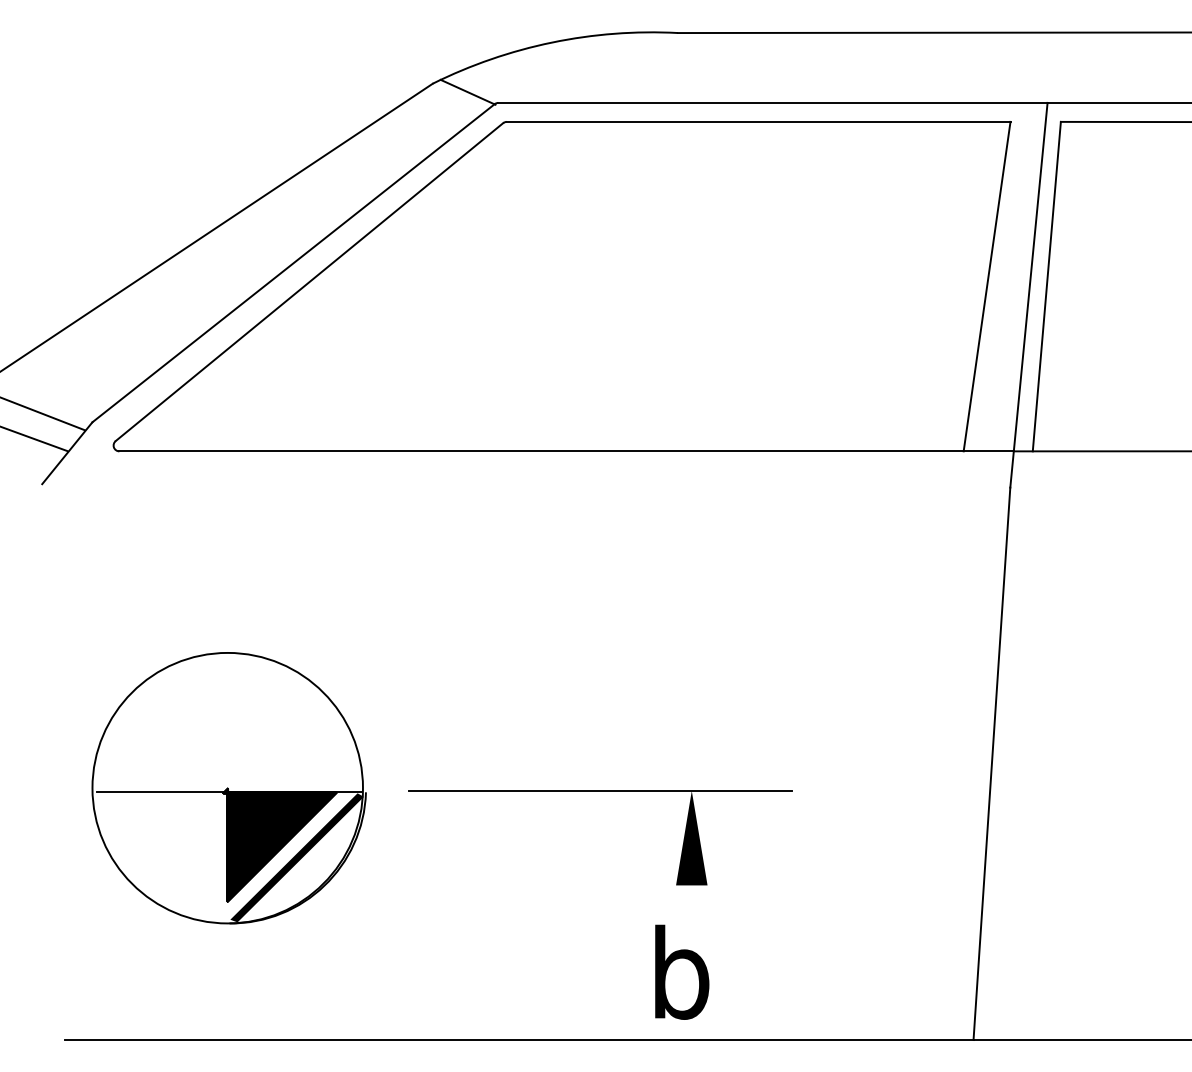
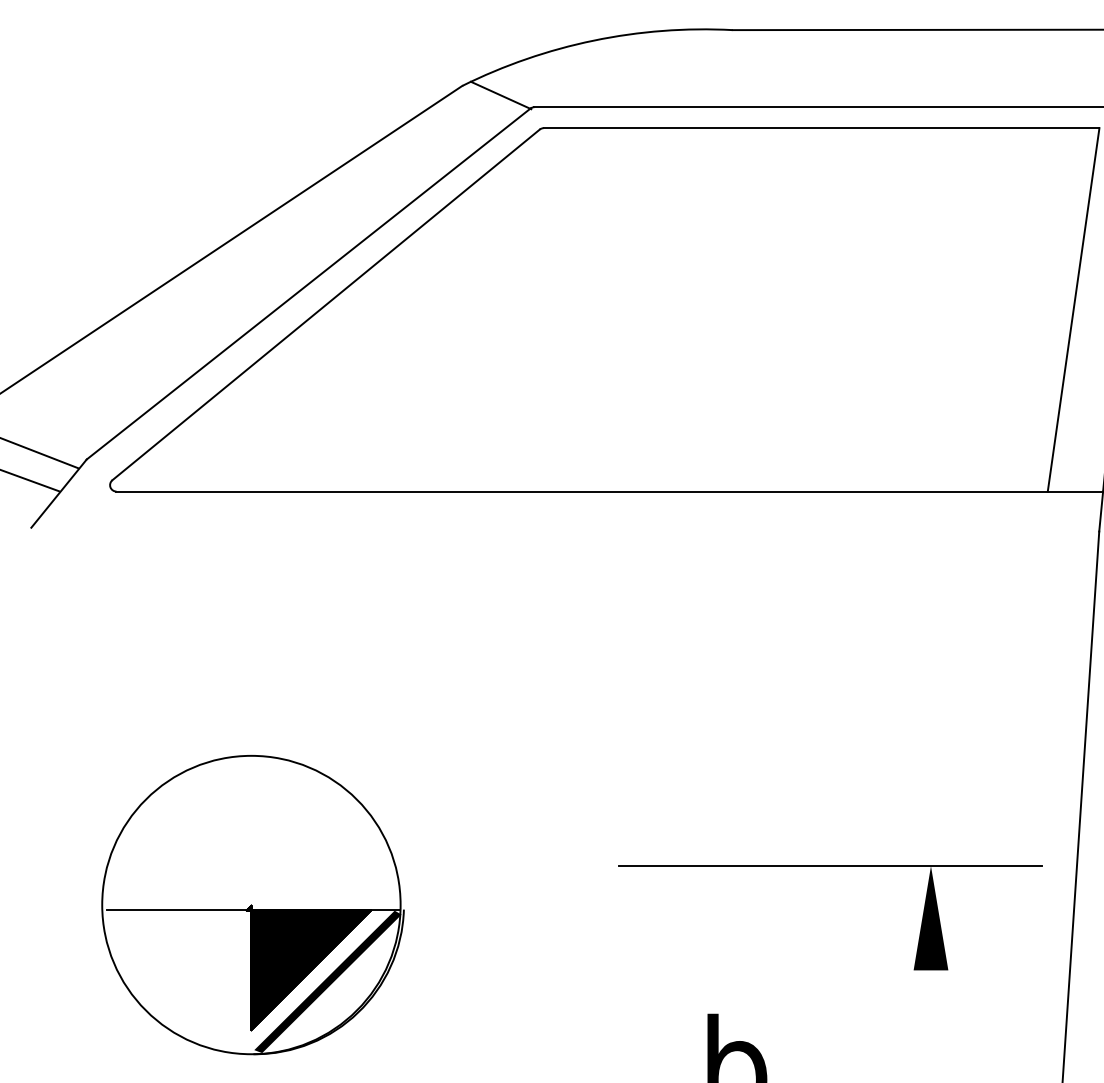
part: (228, 788) -> (252, 905), moved
part: (600, 791) -> (830, 866), moved

